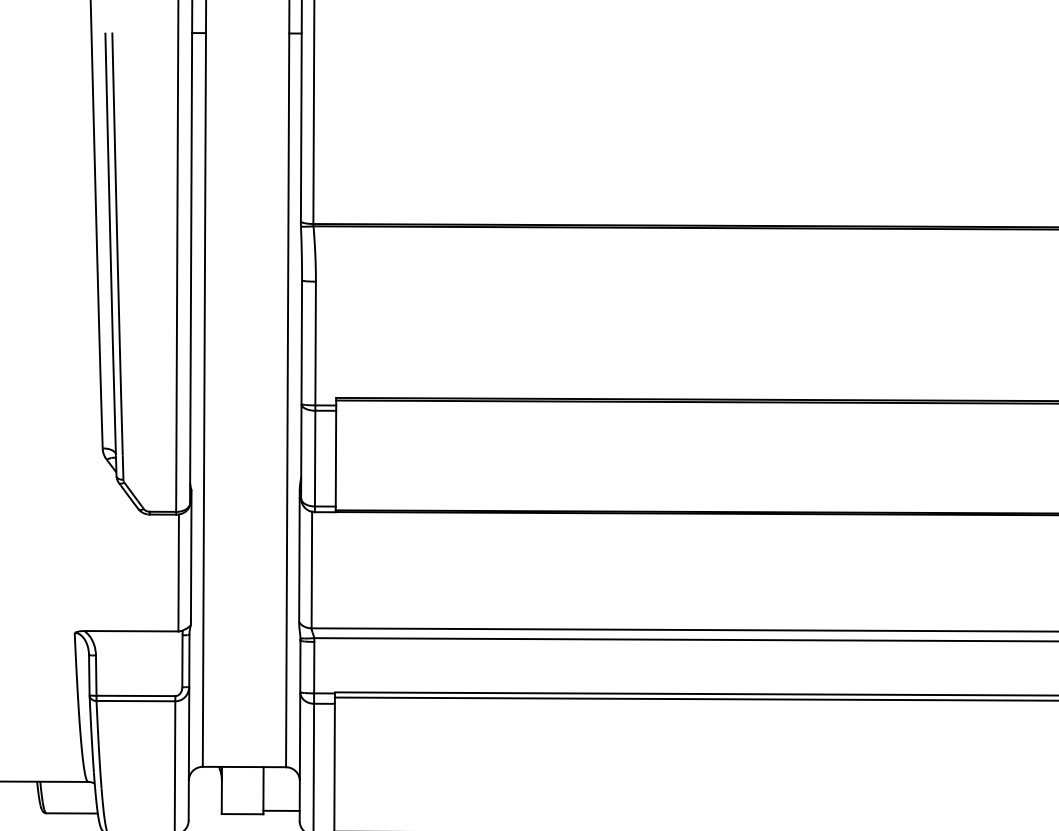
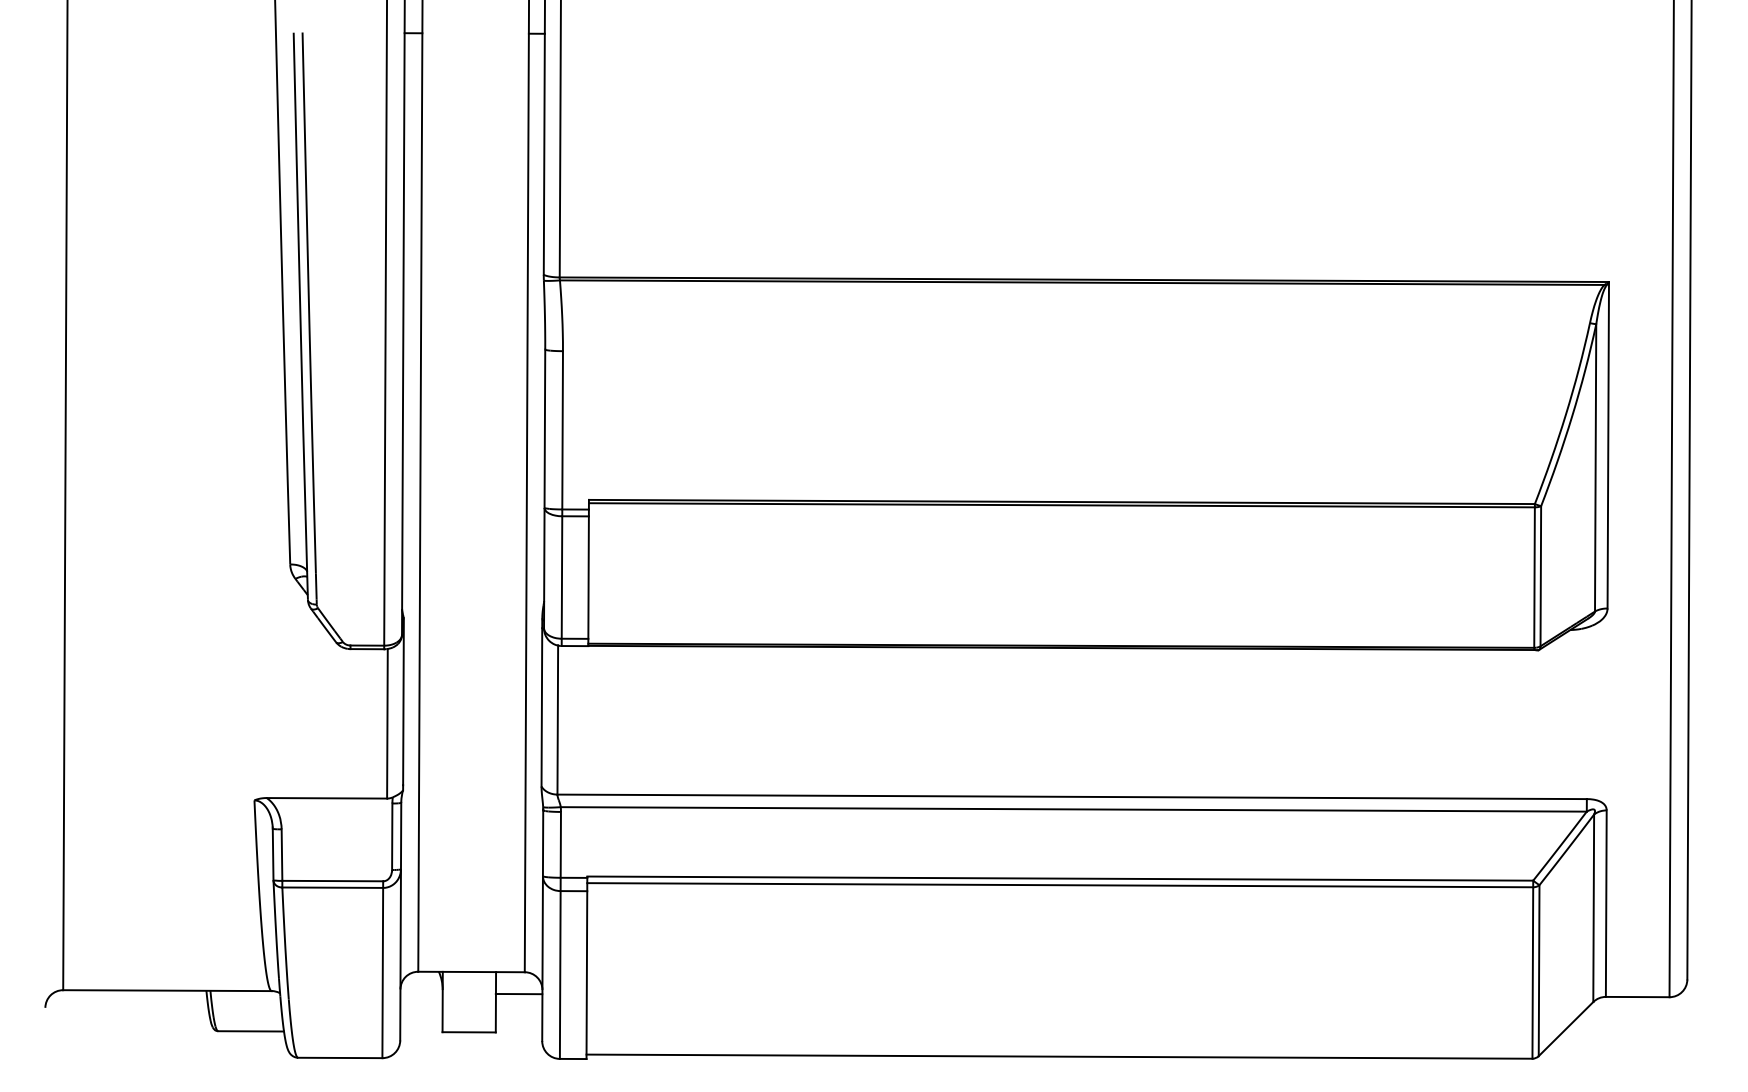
line: (281, 810) -> (518, 993), moved

